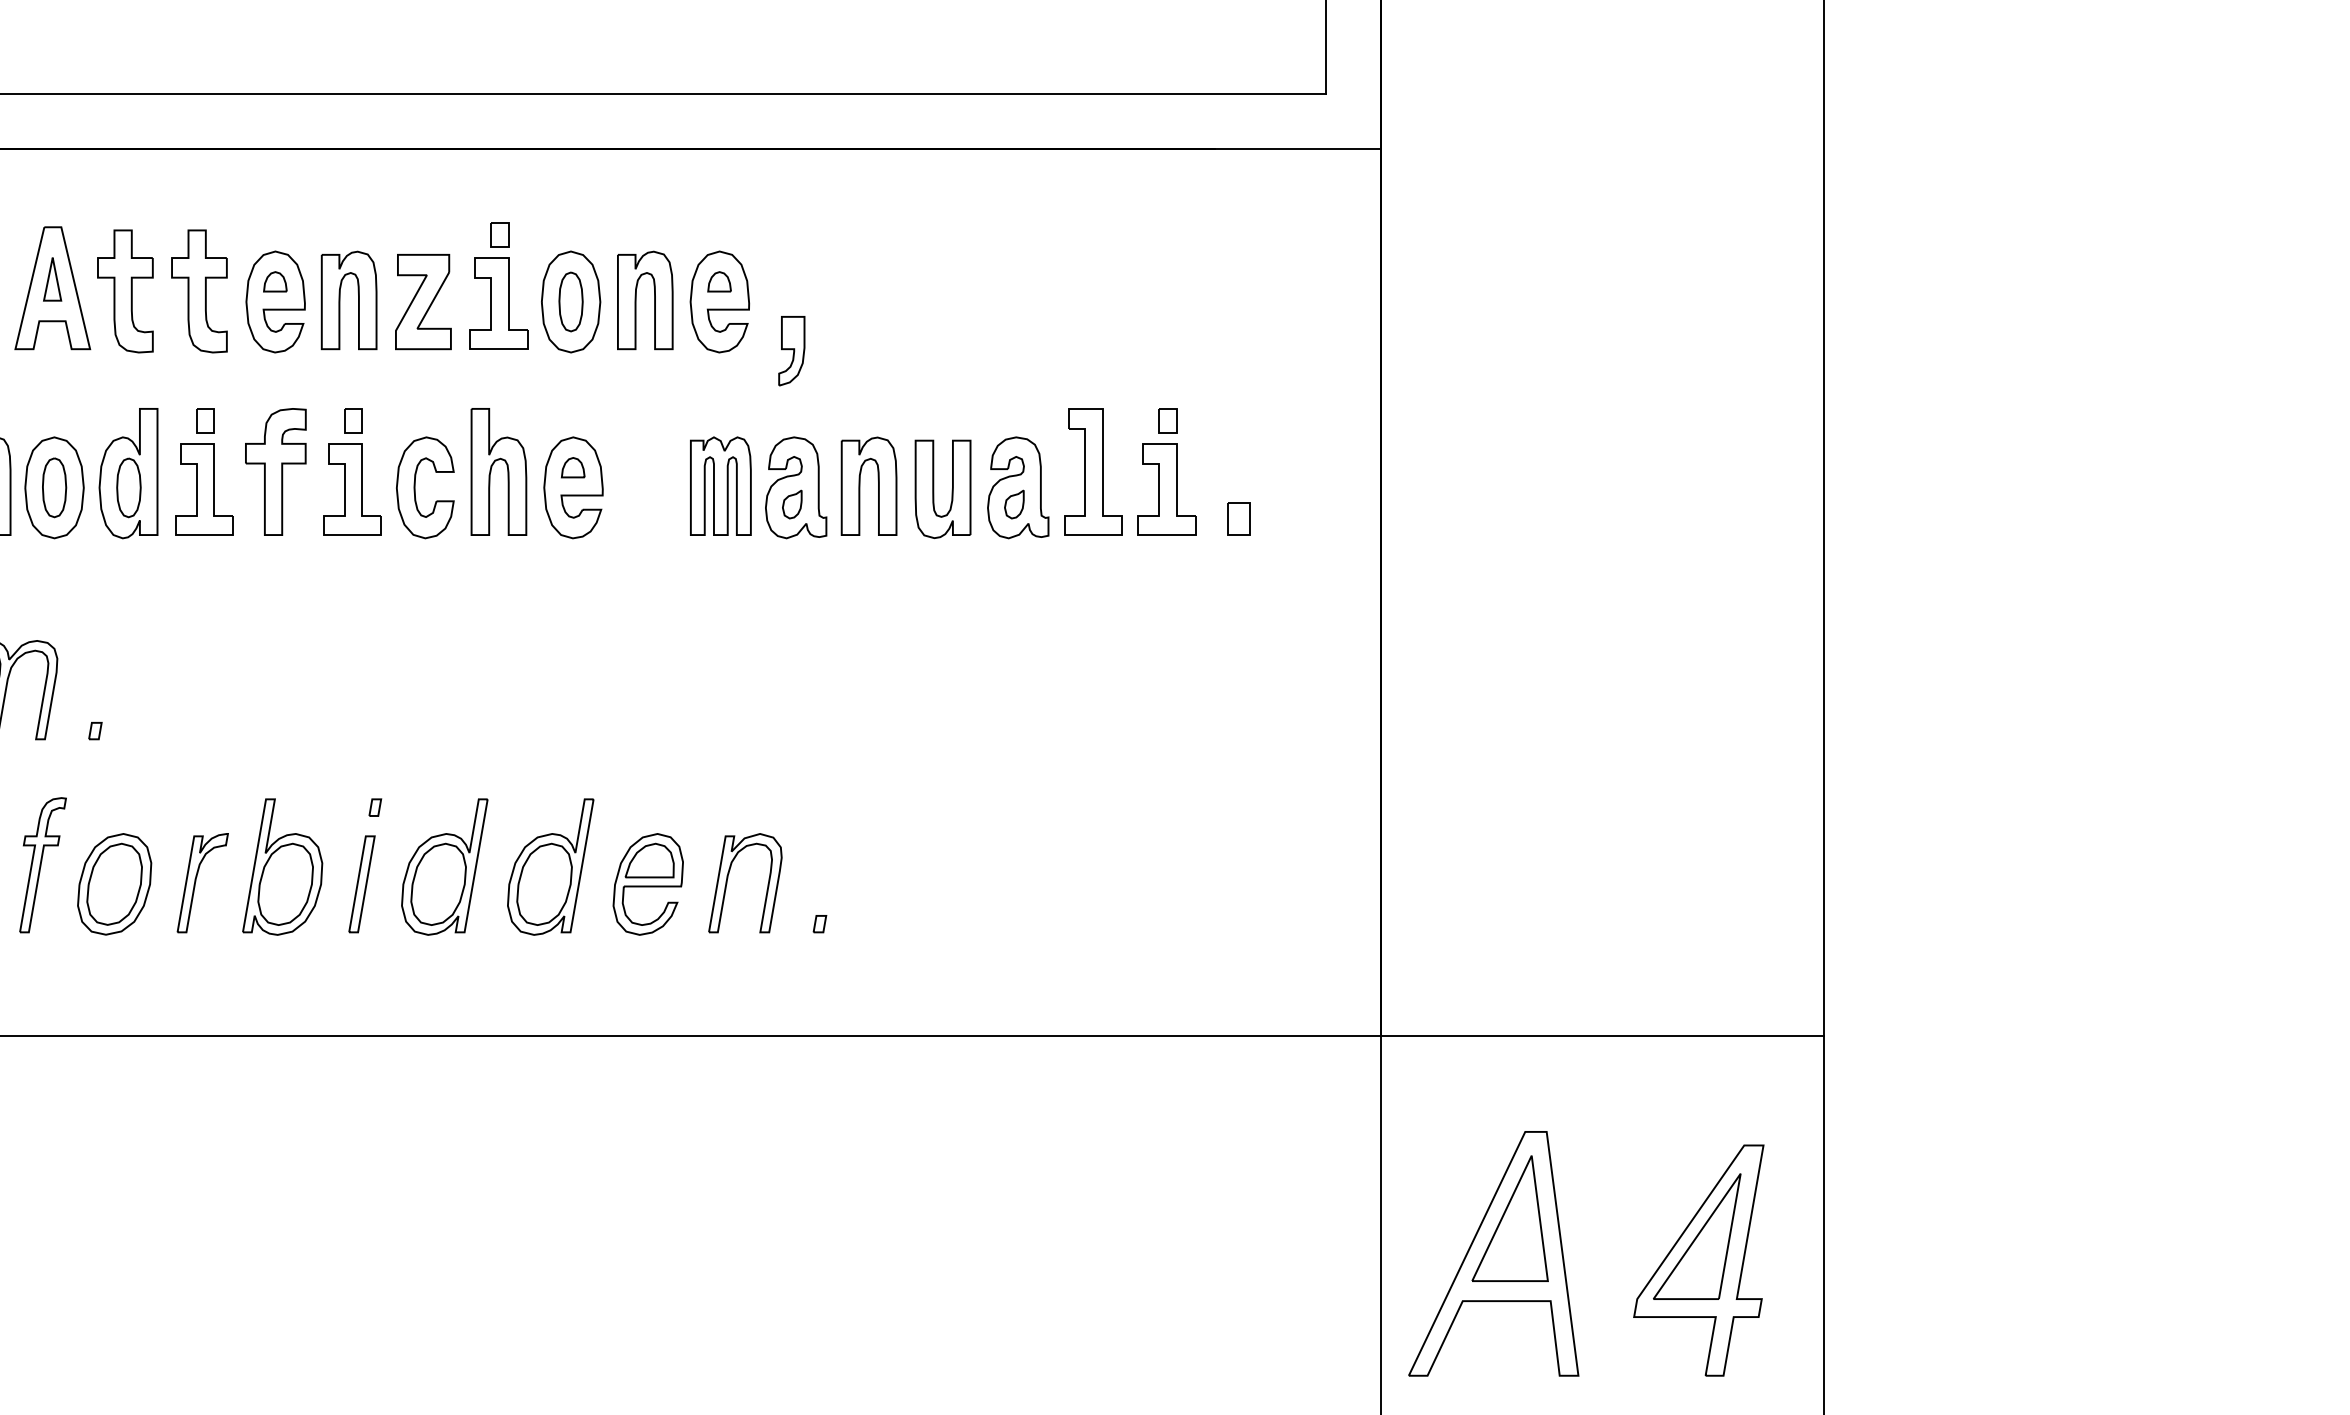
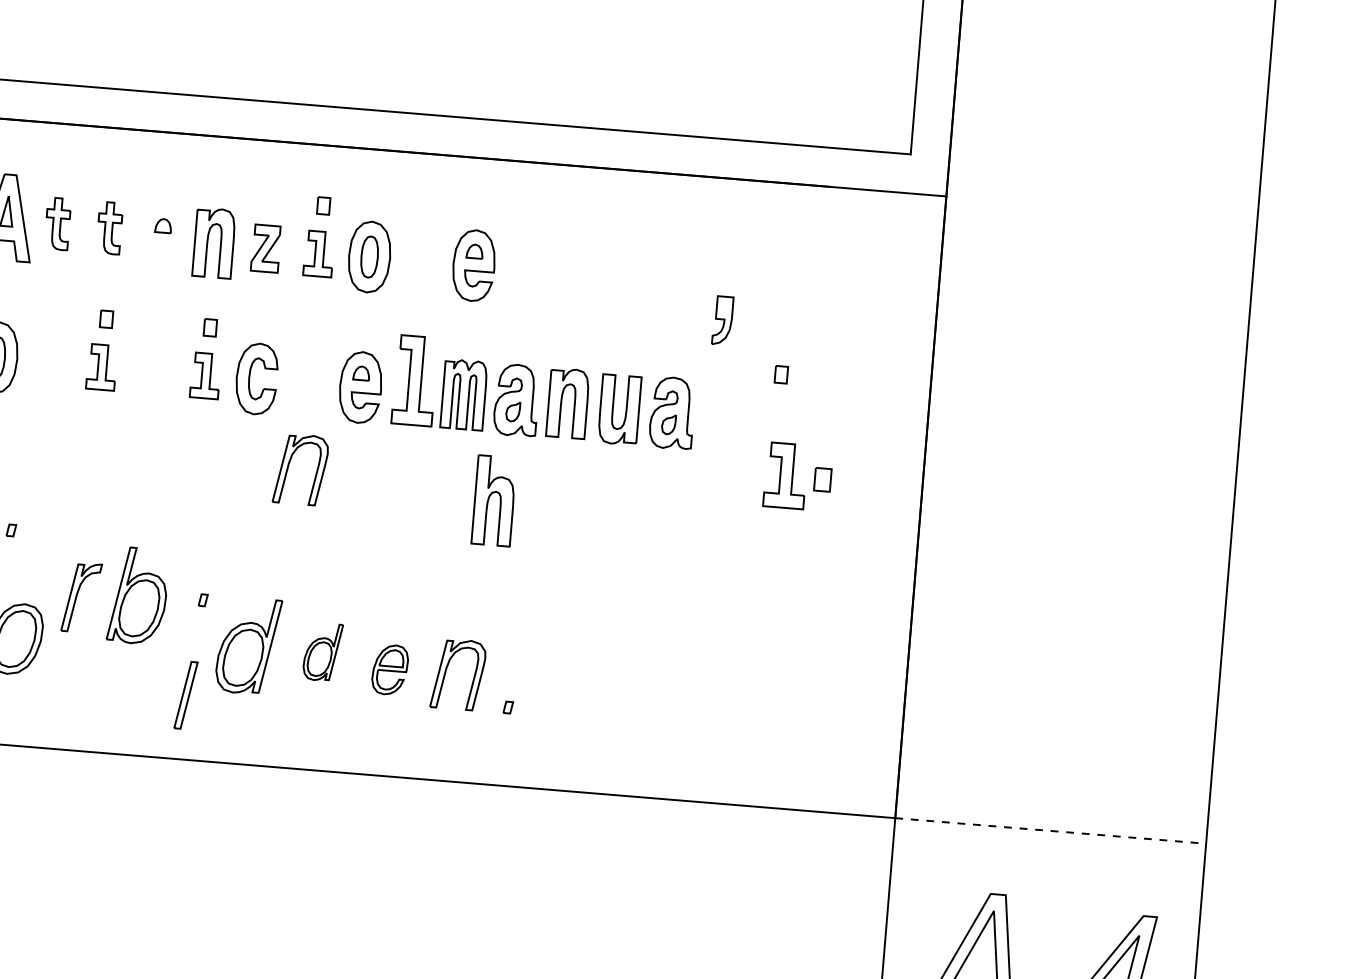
part: (125, 291) -> (57, 224), size x0.6
part: (199, 291) -> (109, 228), size x0.6
part: (636, 300) -> (415, 259), removed
part: (275, 301) -> (162, 239), removed
part: (423, 302) -> (266, 248), size x0.7
part: (498, 303) -> (318, 253), size x0.7
part: (791, 351) -> (722, 321), moved
part: (275, 471) -> (152, 358), removed
part: (491, 471) -> (489, 500), moved
part: (1093, 471) -> (414, 380), moved
part: (128, 473) -> (49, 351), removed
part: (204, 489) -> (101, 367), size x0.7
part: (352, 489) -> (205, 375), size x0.7
part: (1166, 489) -> (785, 475), moved
part: (1238, 518) -> (822, 479), moved
part: (481, 606) -> (289, 465), added
part: (282, 866) -> (138, 595), moved
part: (550, 866) -> (322, 651), size x0.6
part: (196, 881) -> (77, 596), moved
part: (361, 884) -> (185, 695), moved
part: (647, 884) -> (389, 669), size x0.7
line: (1602, 1035) -> (1050, 830), solid -> dashed

